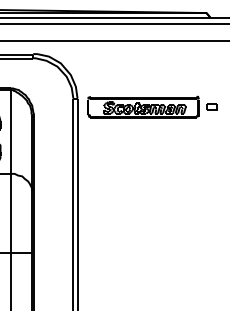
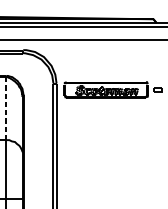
line: (10, 132) -> (6, 109), solid -> dashed

